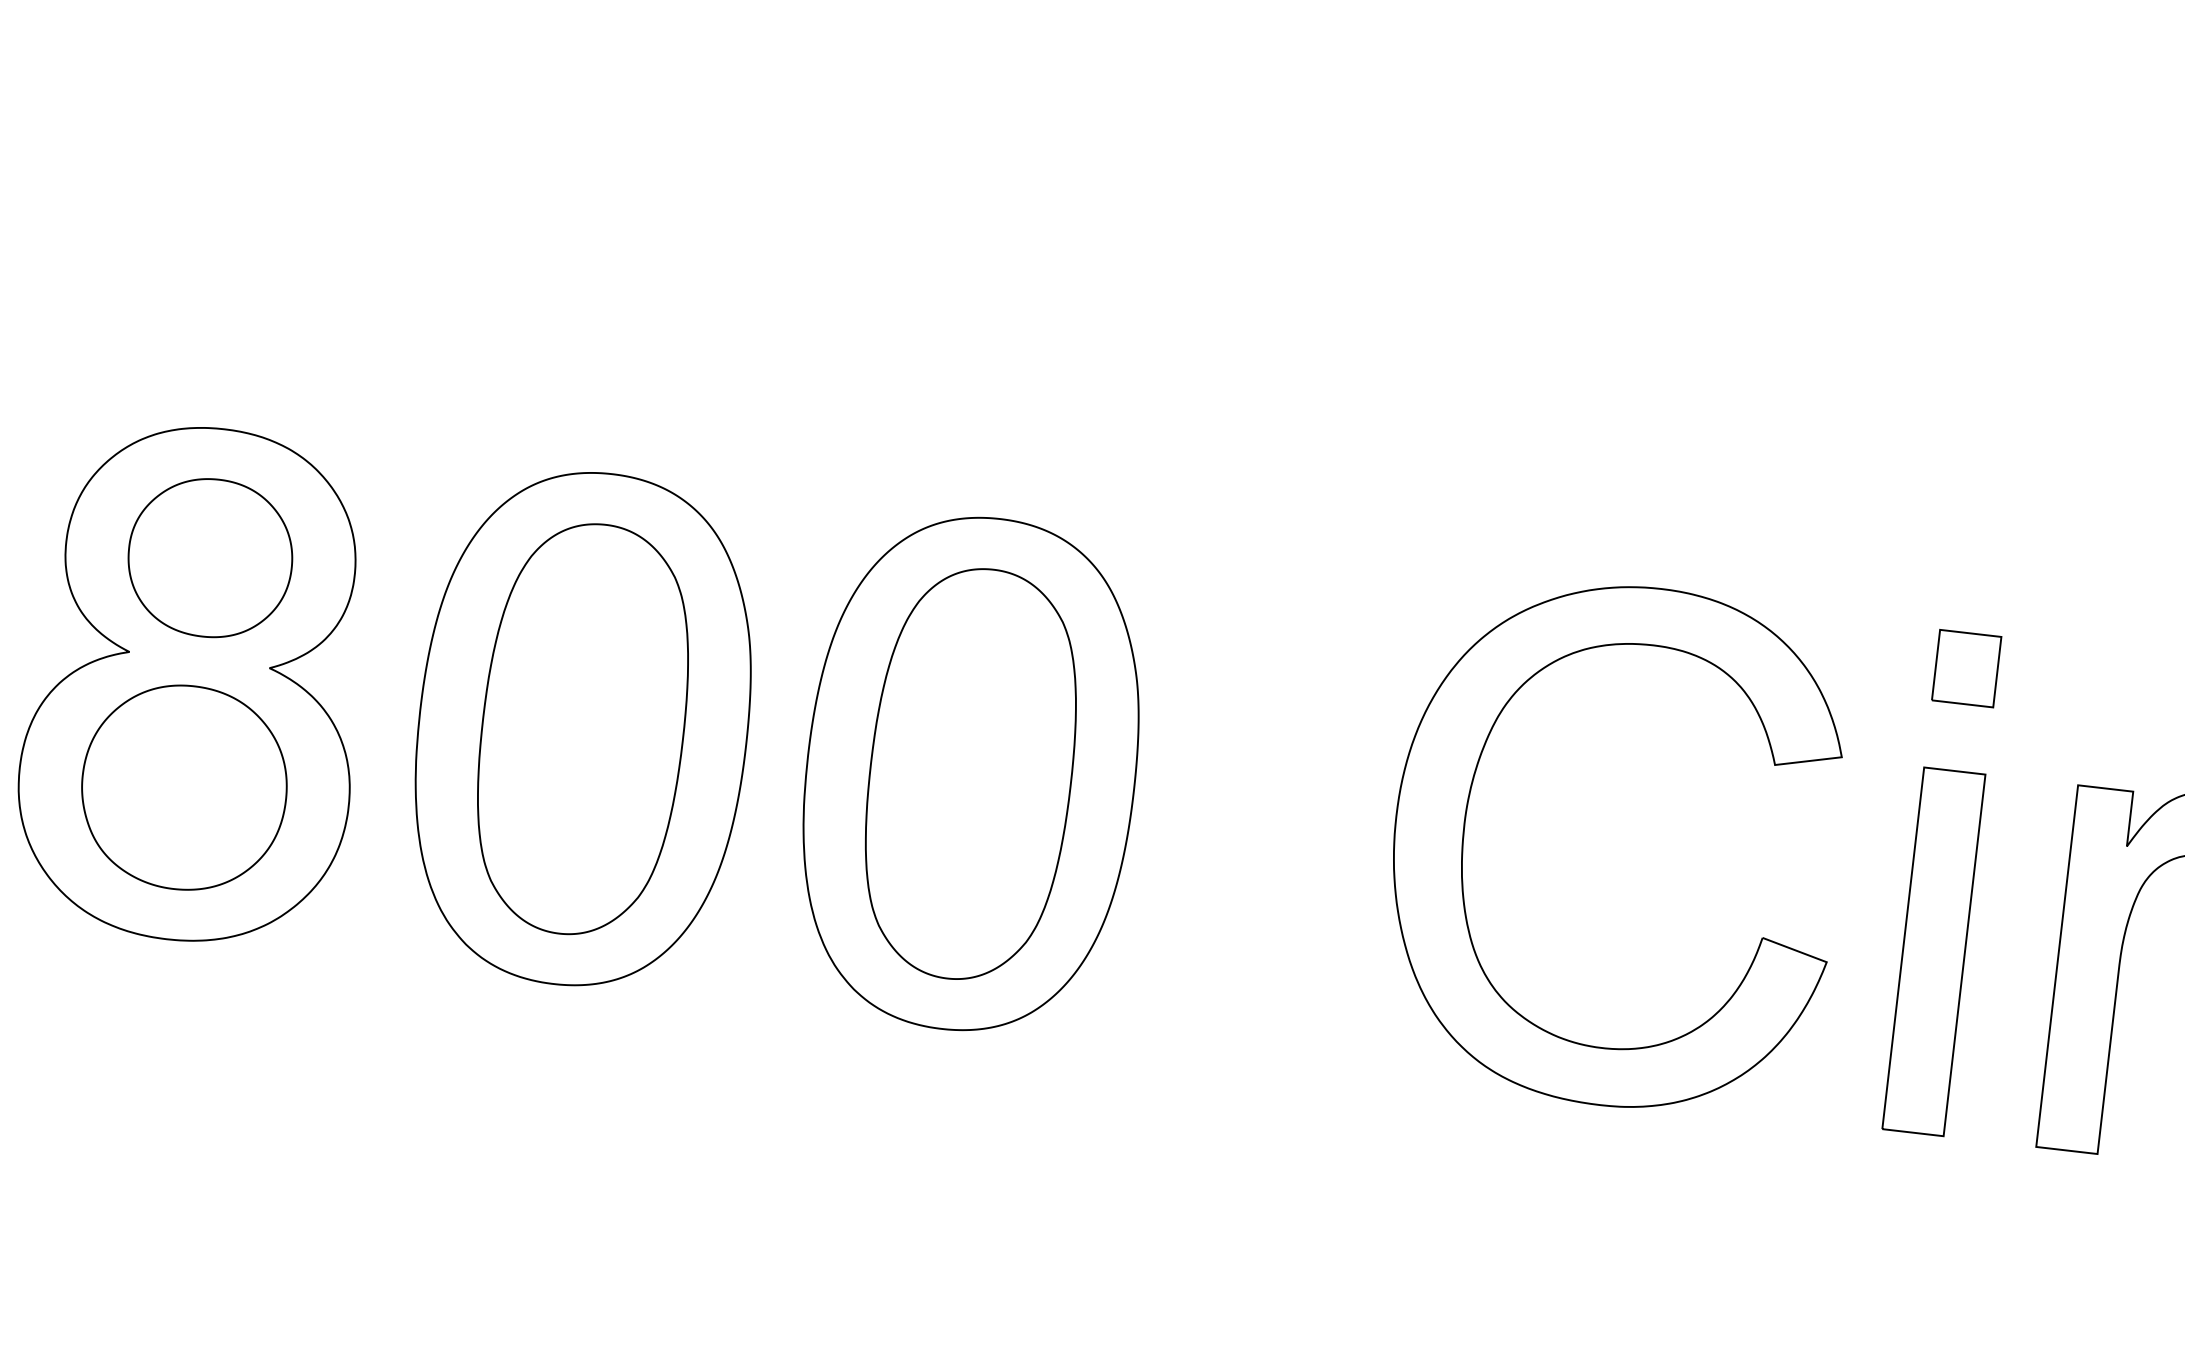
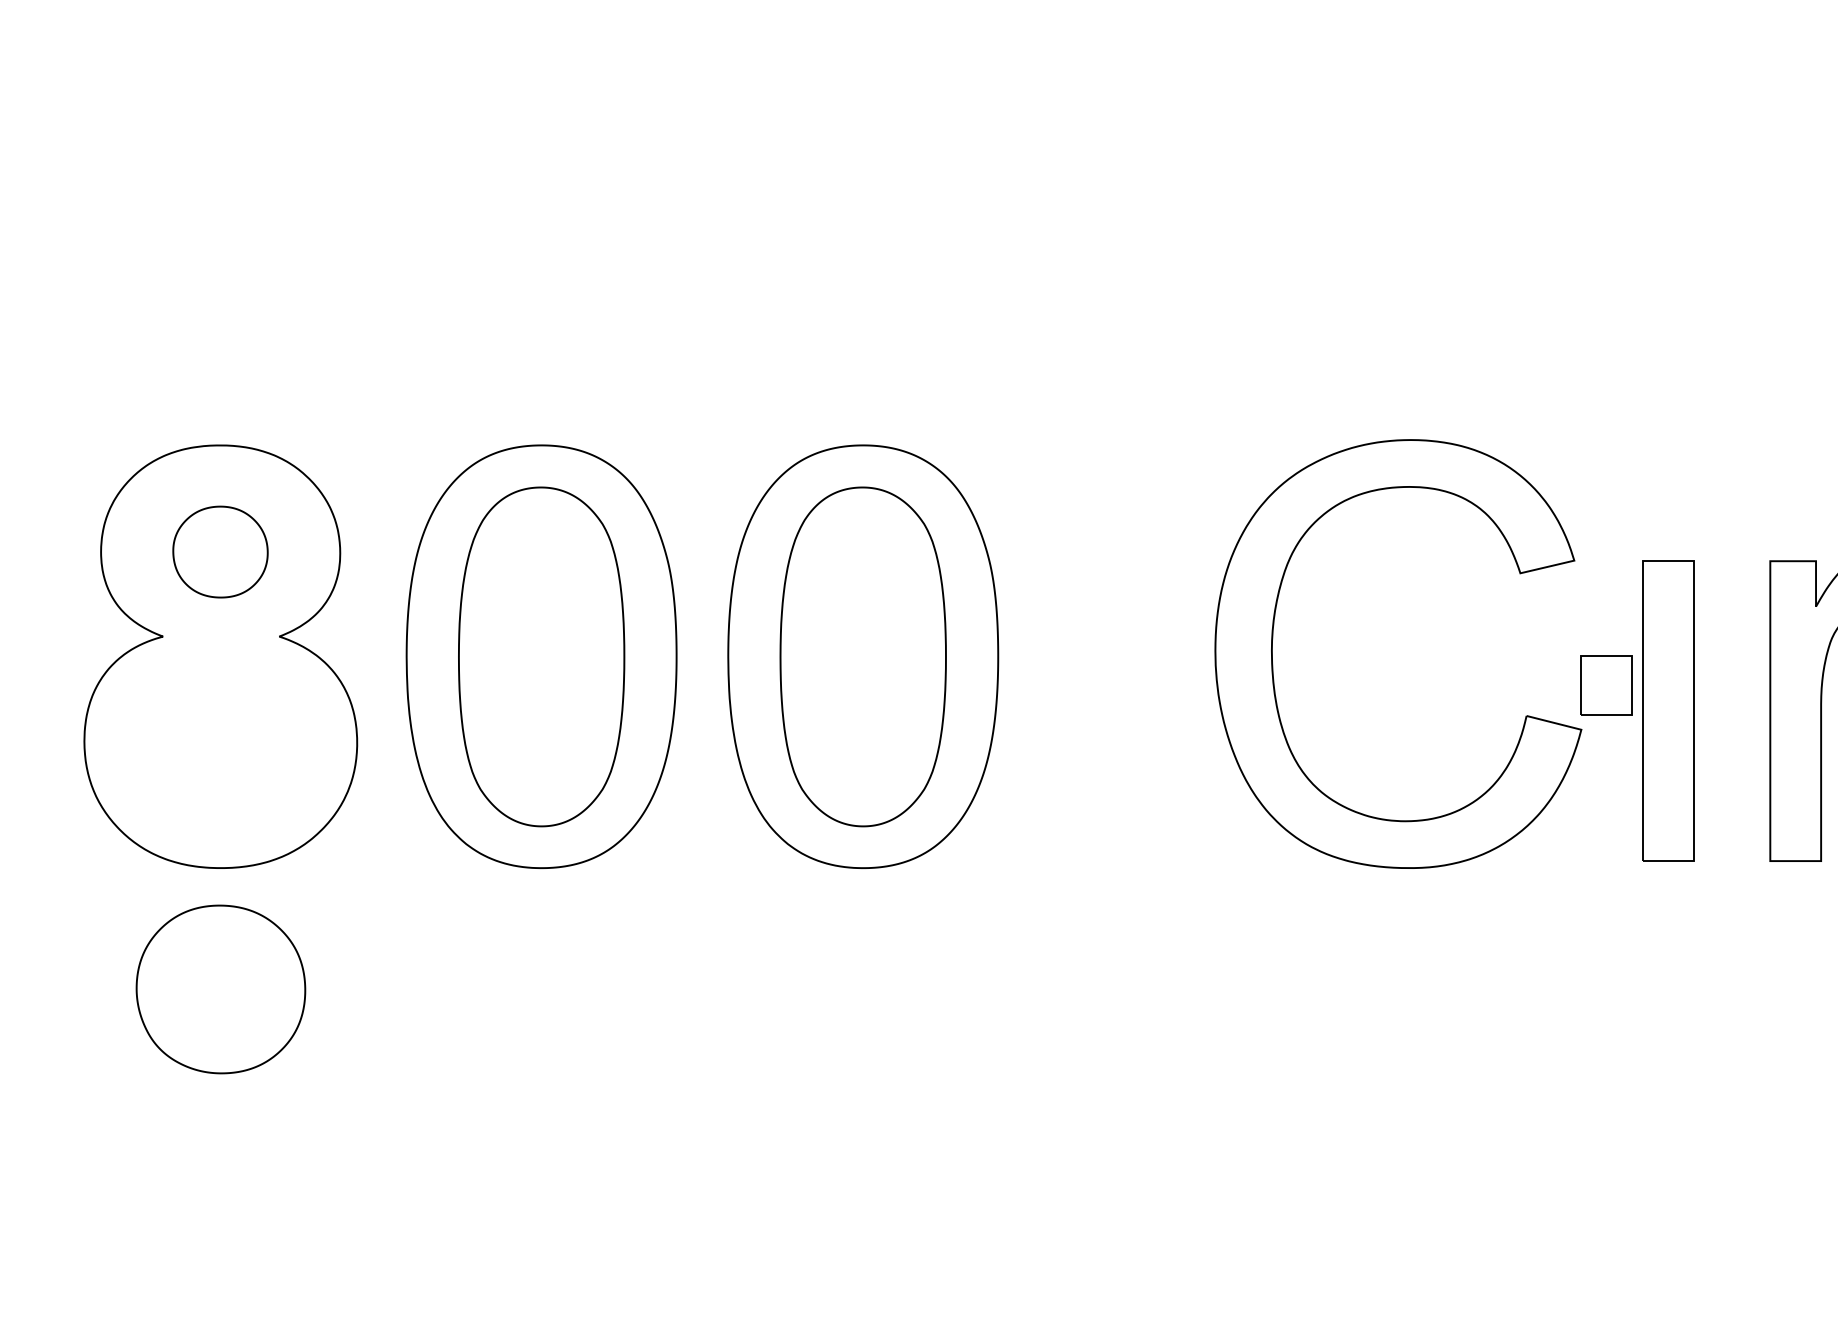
part: (210, 557) -> (220, 551), size x0.7
part: (1967, 668) -> (1606, 685), moved
part: (183, 787) -> (220, 989), moved

